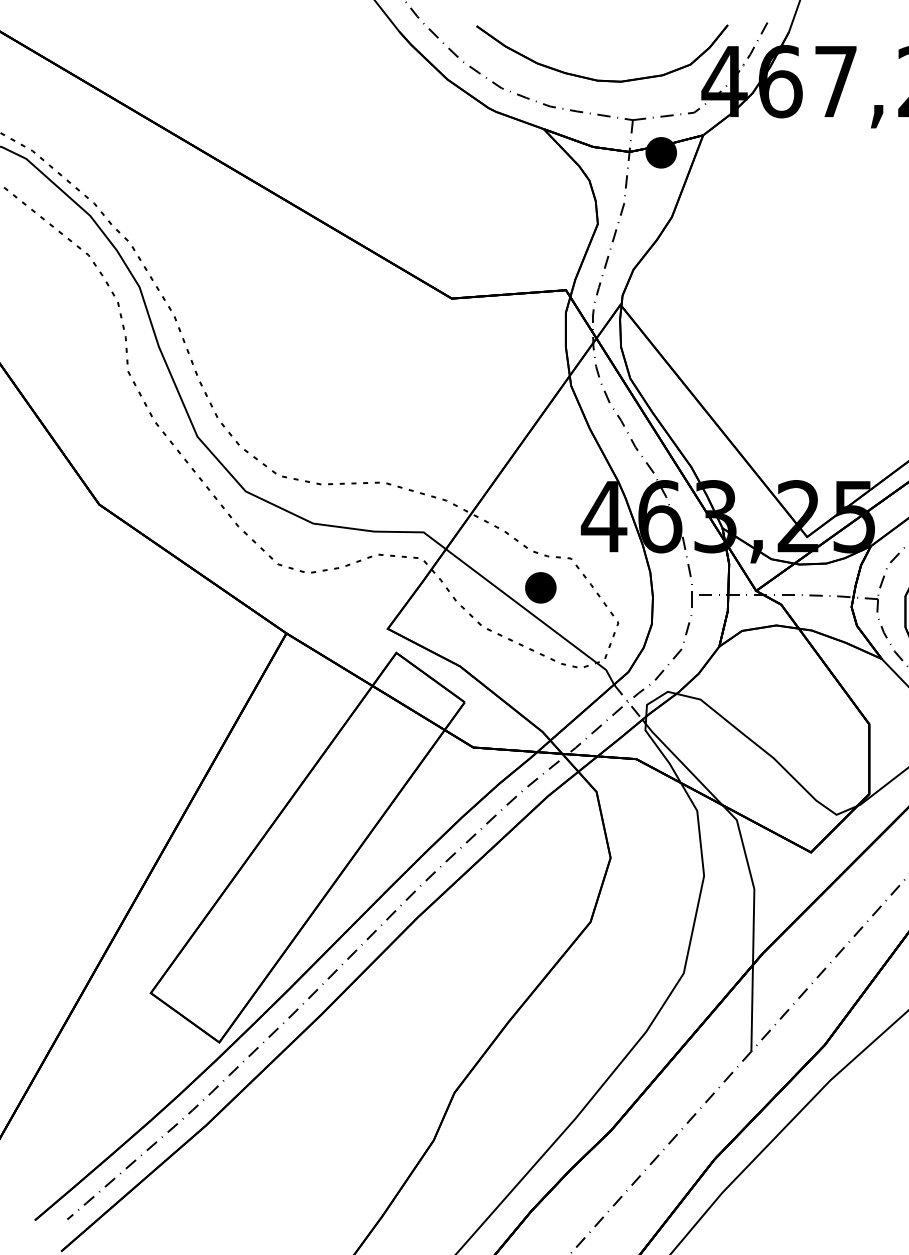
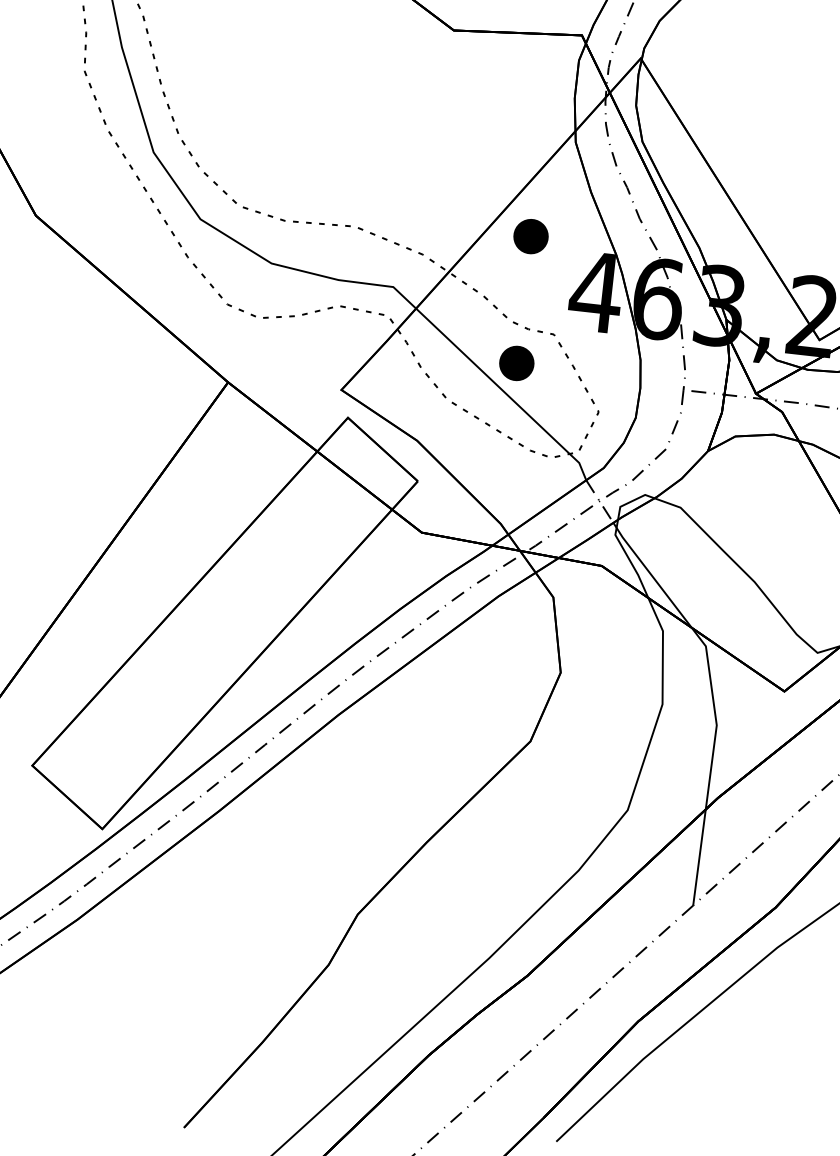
part: (540, 473) -> (530, 236), added

